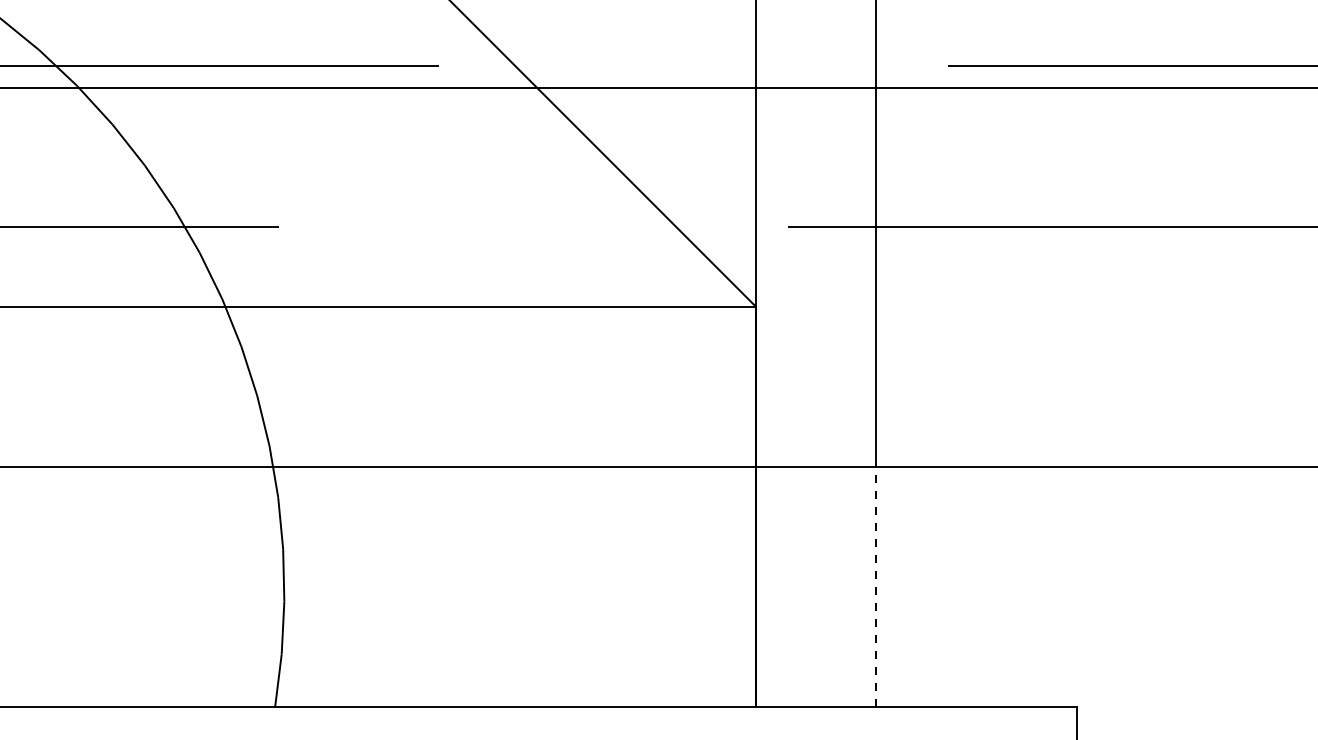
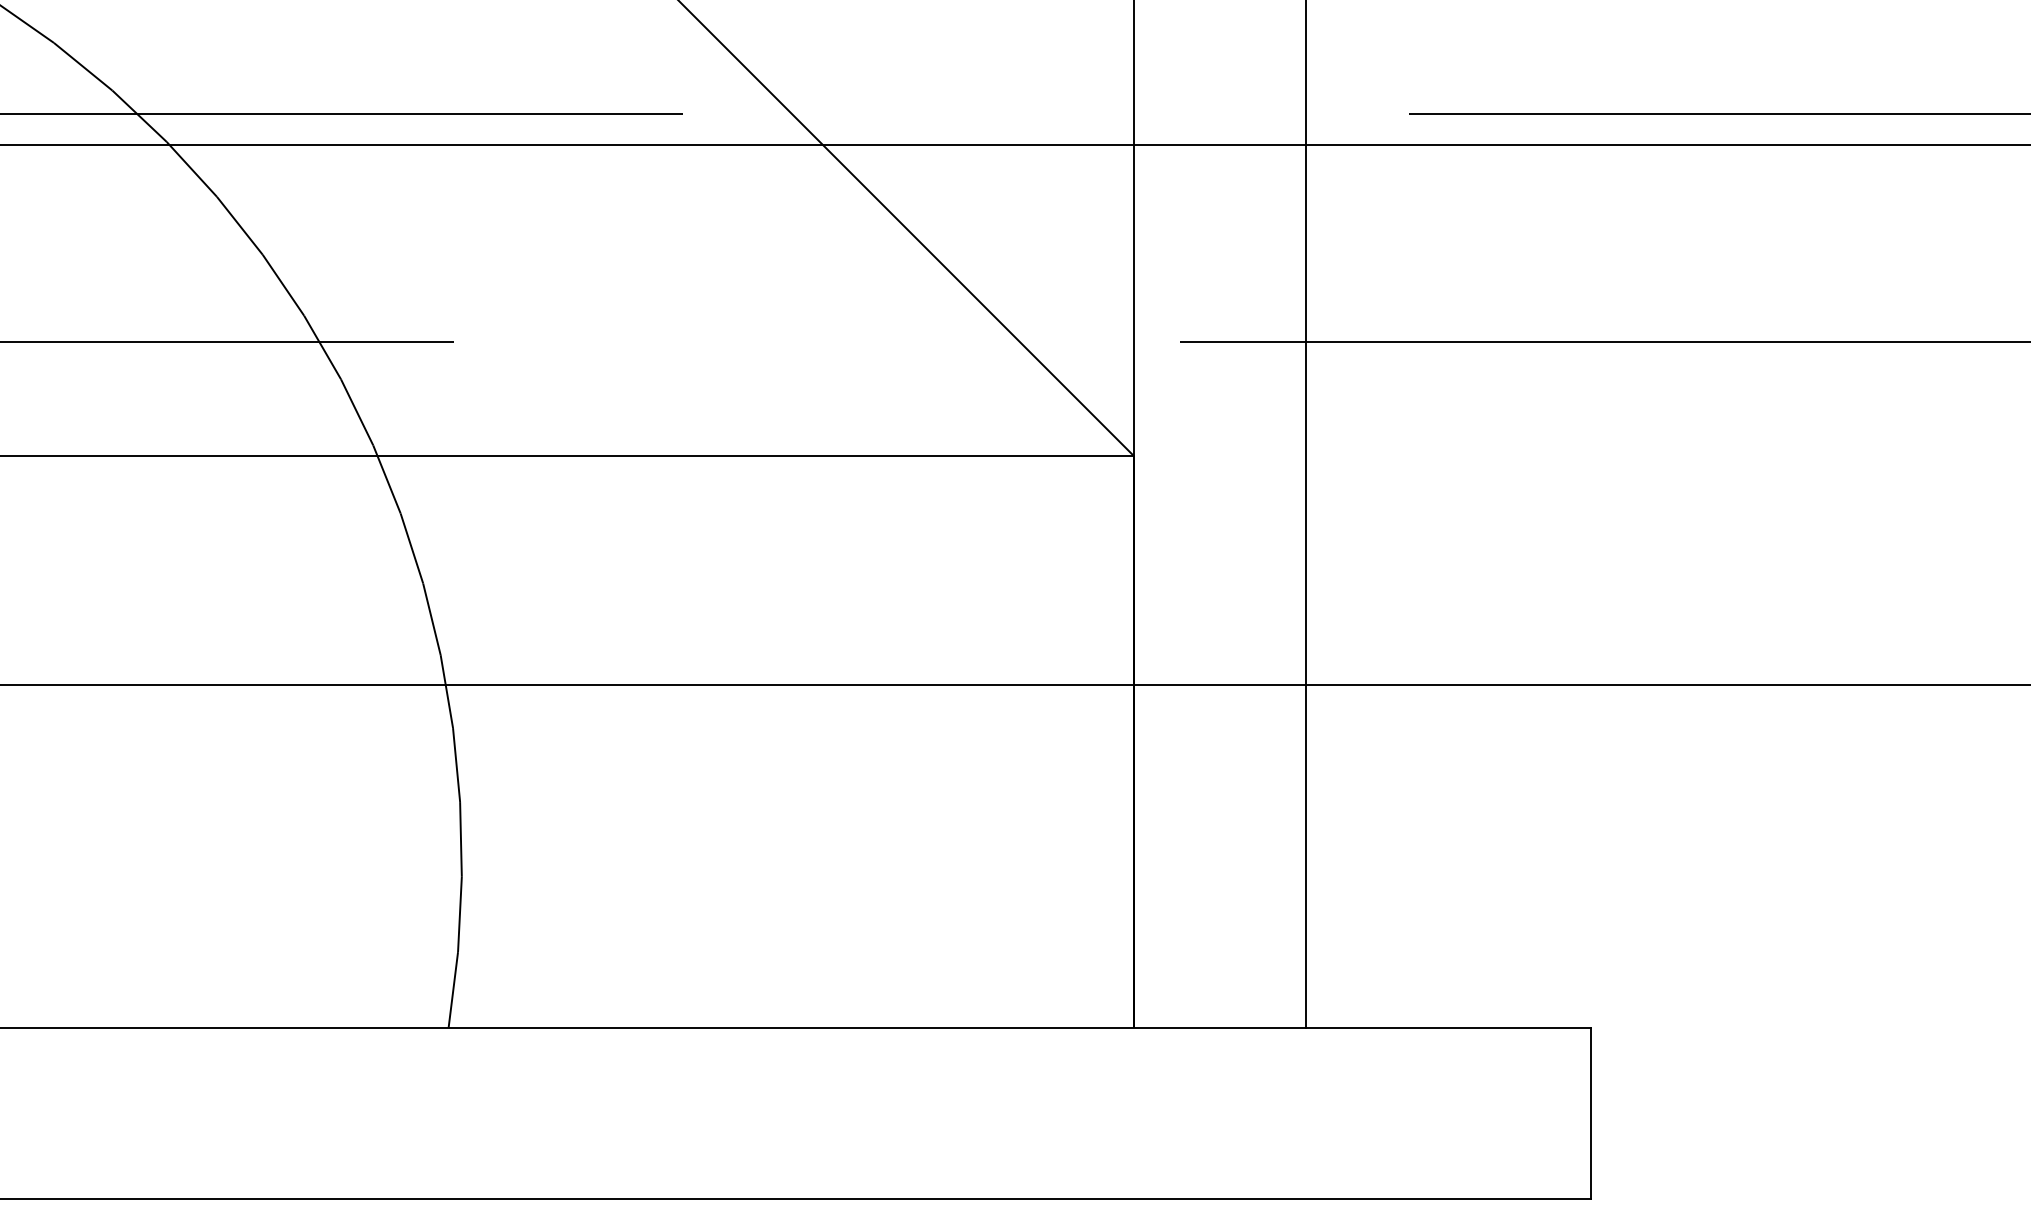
line: (876, 586) -> (1305, 855), dashed -> solid

